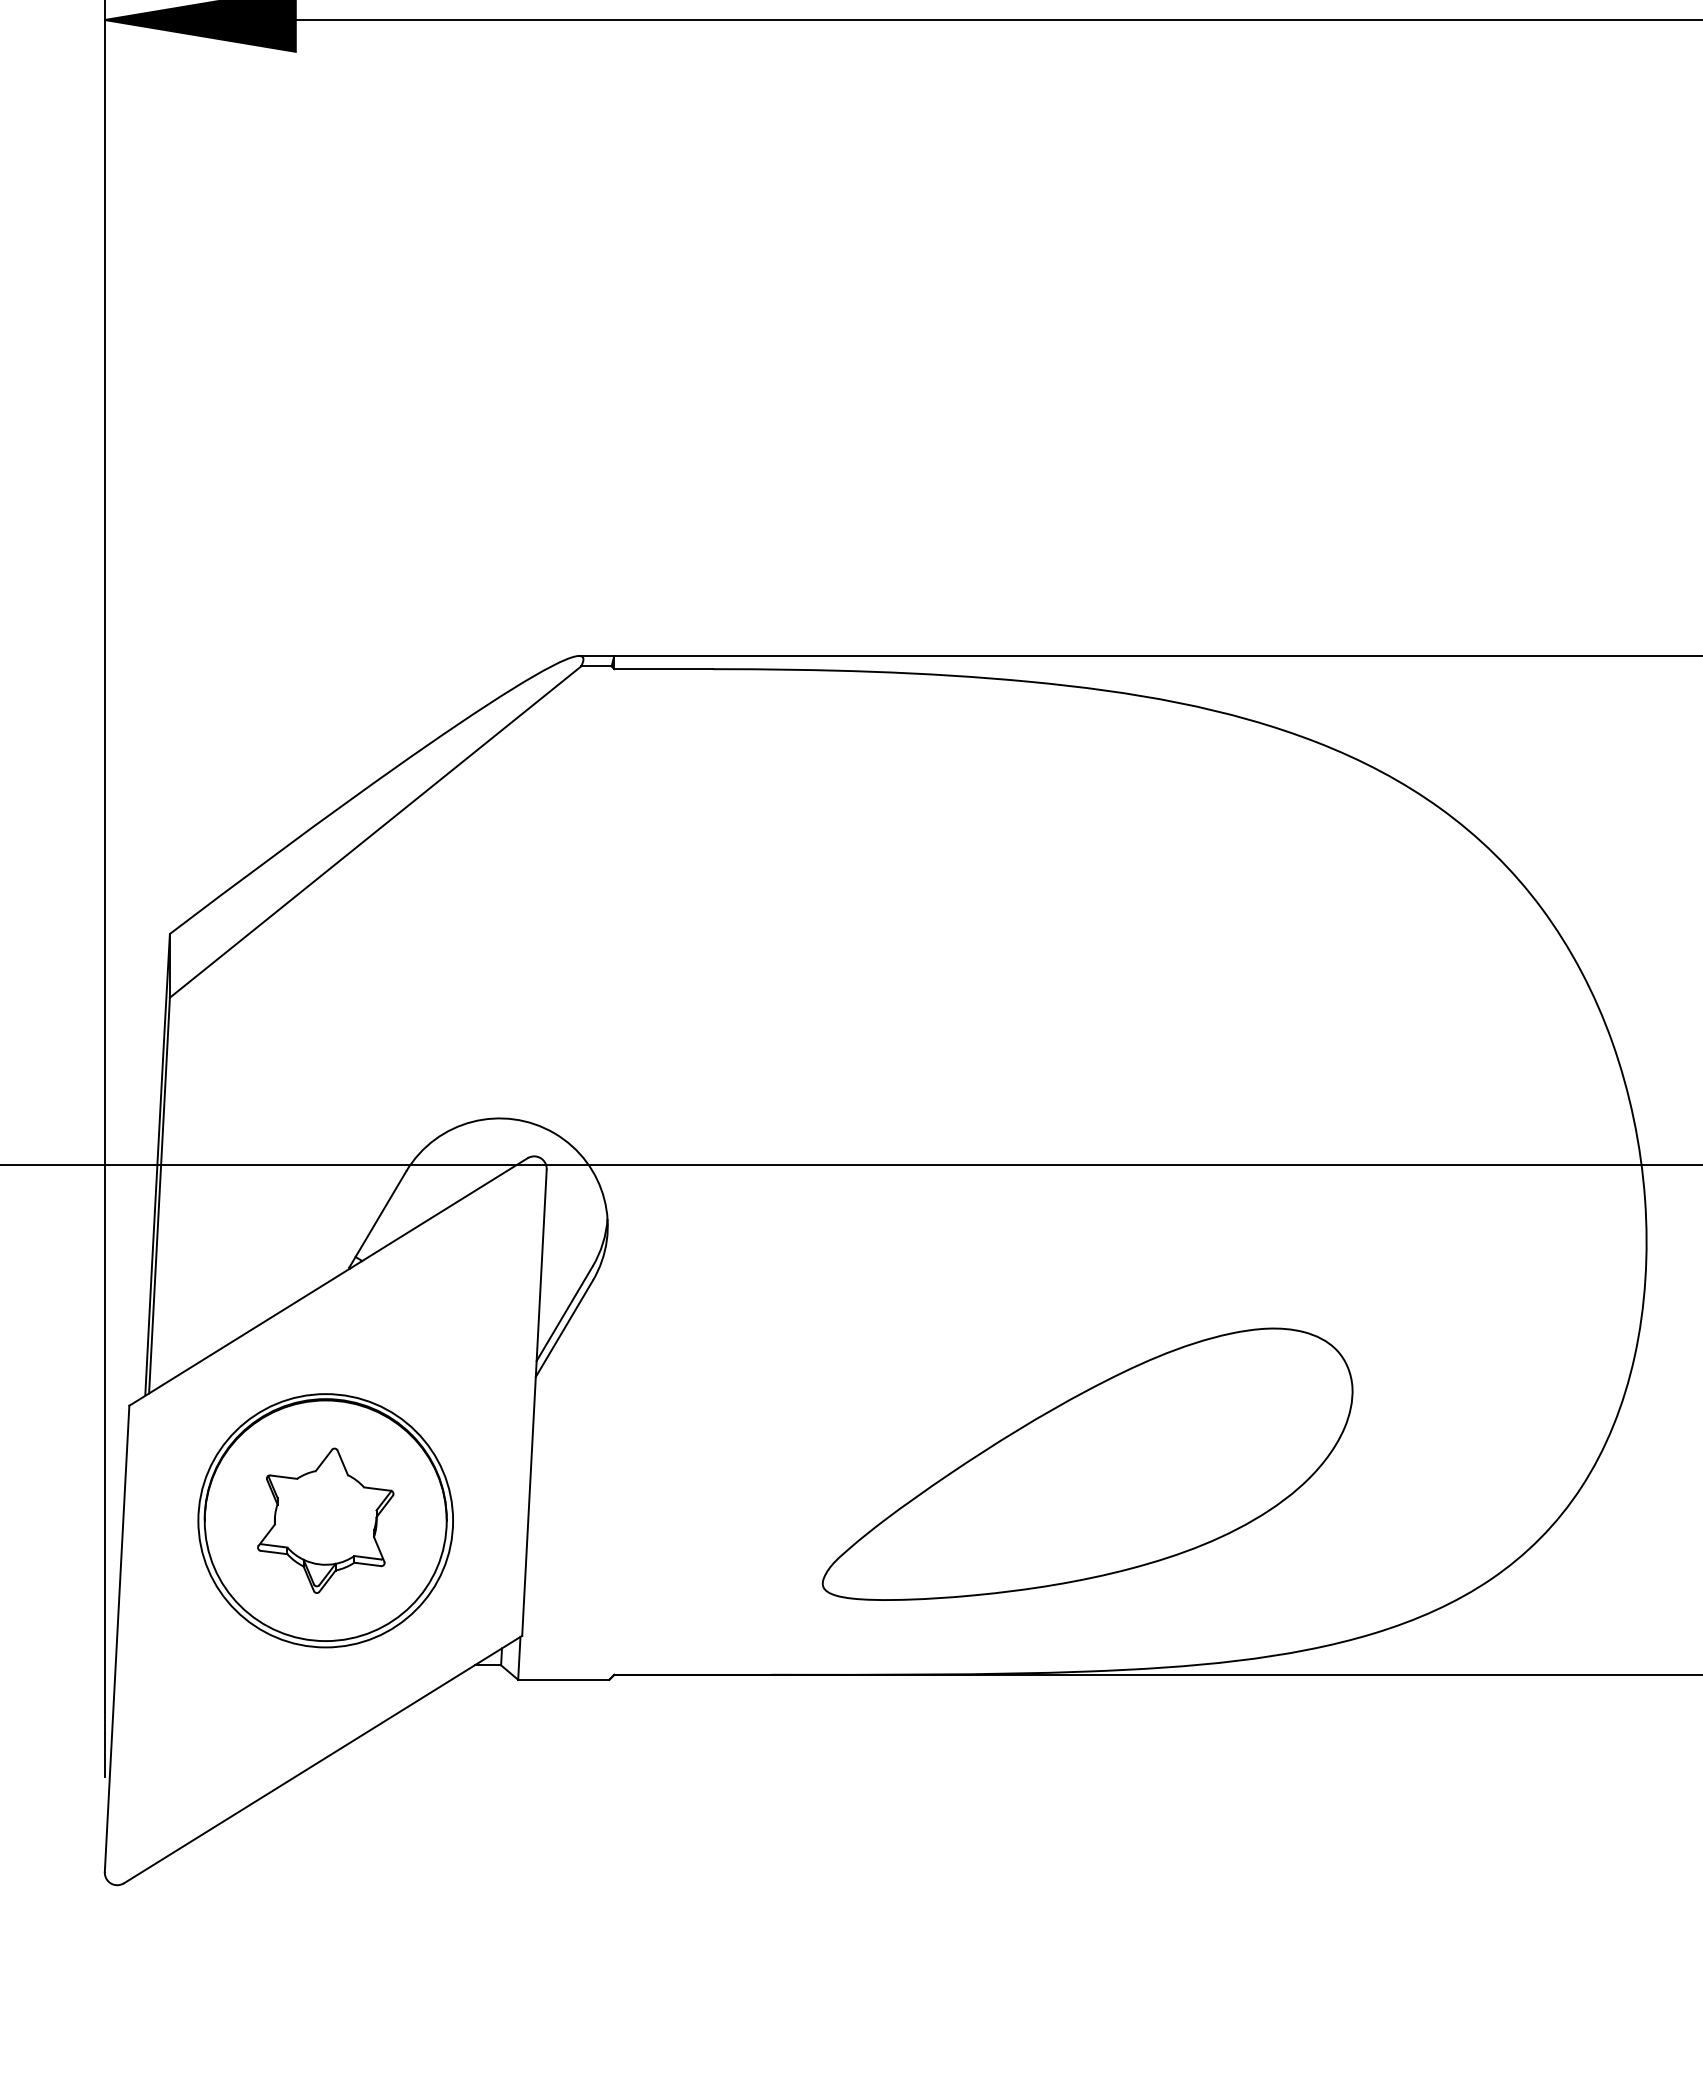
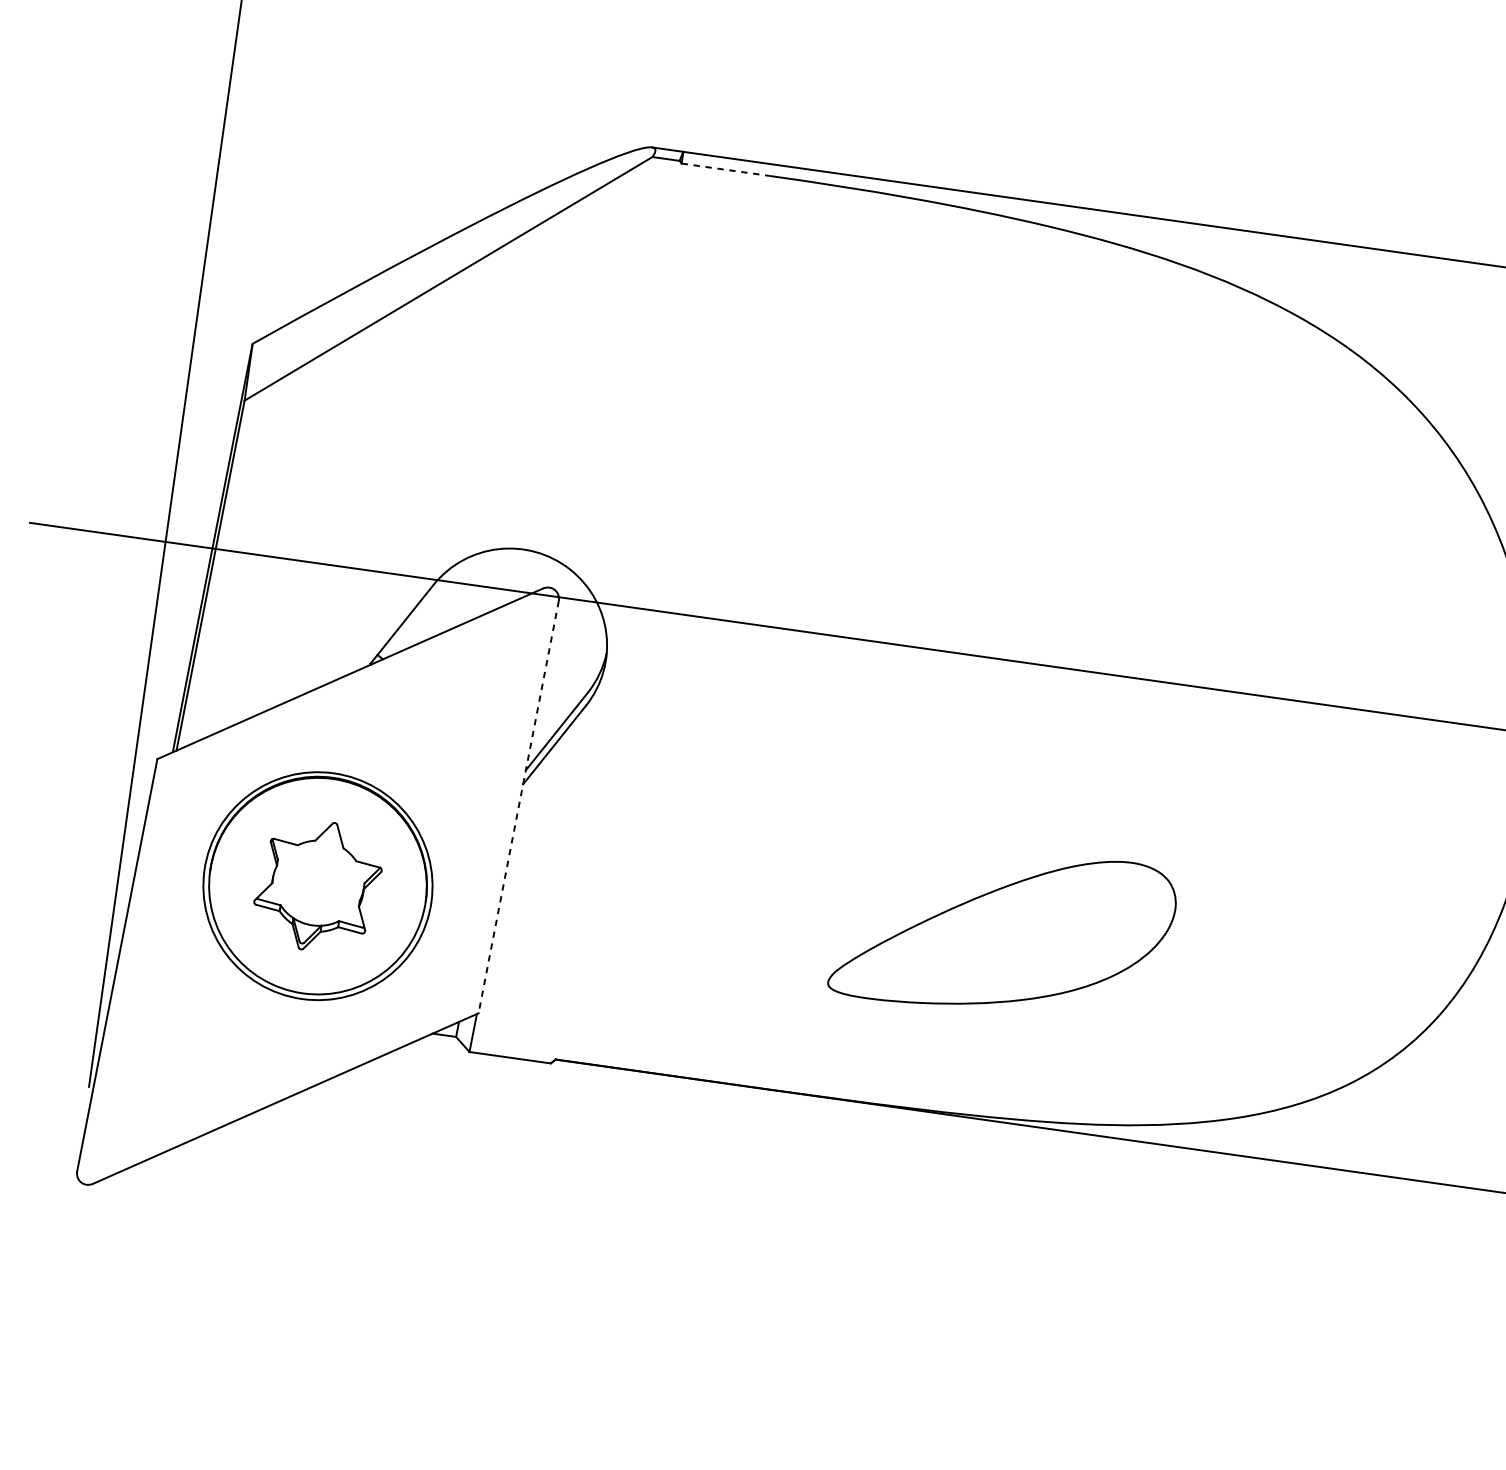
line: (664, 669) -> (726, 170), solid -> dashed
line: (534, 1403) -> (518, 807), solid -> dashed
part: (1087, 1463) -> (1003, 930), size x0.7

